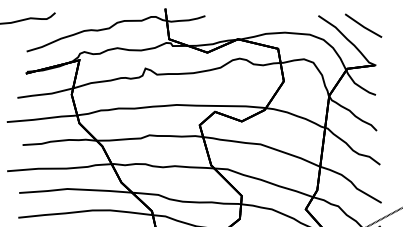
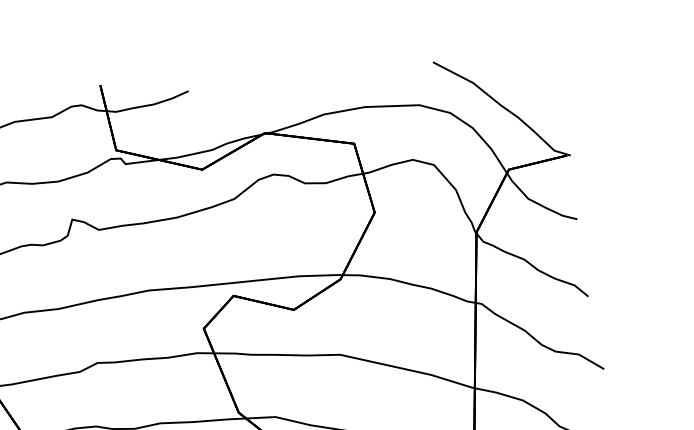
line: (363, 25) -> (533, 71), removed

